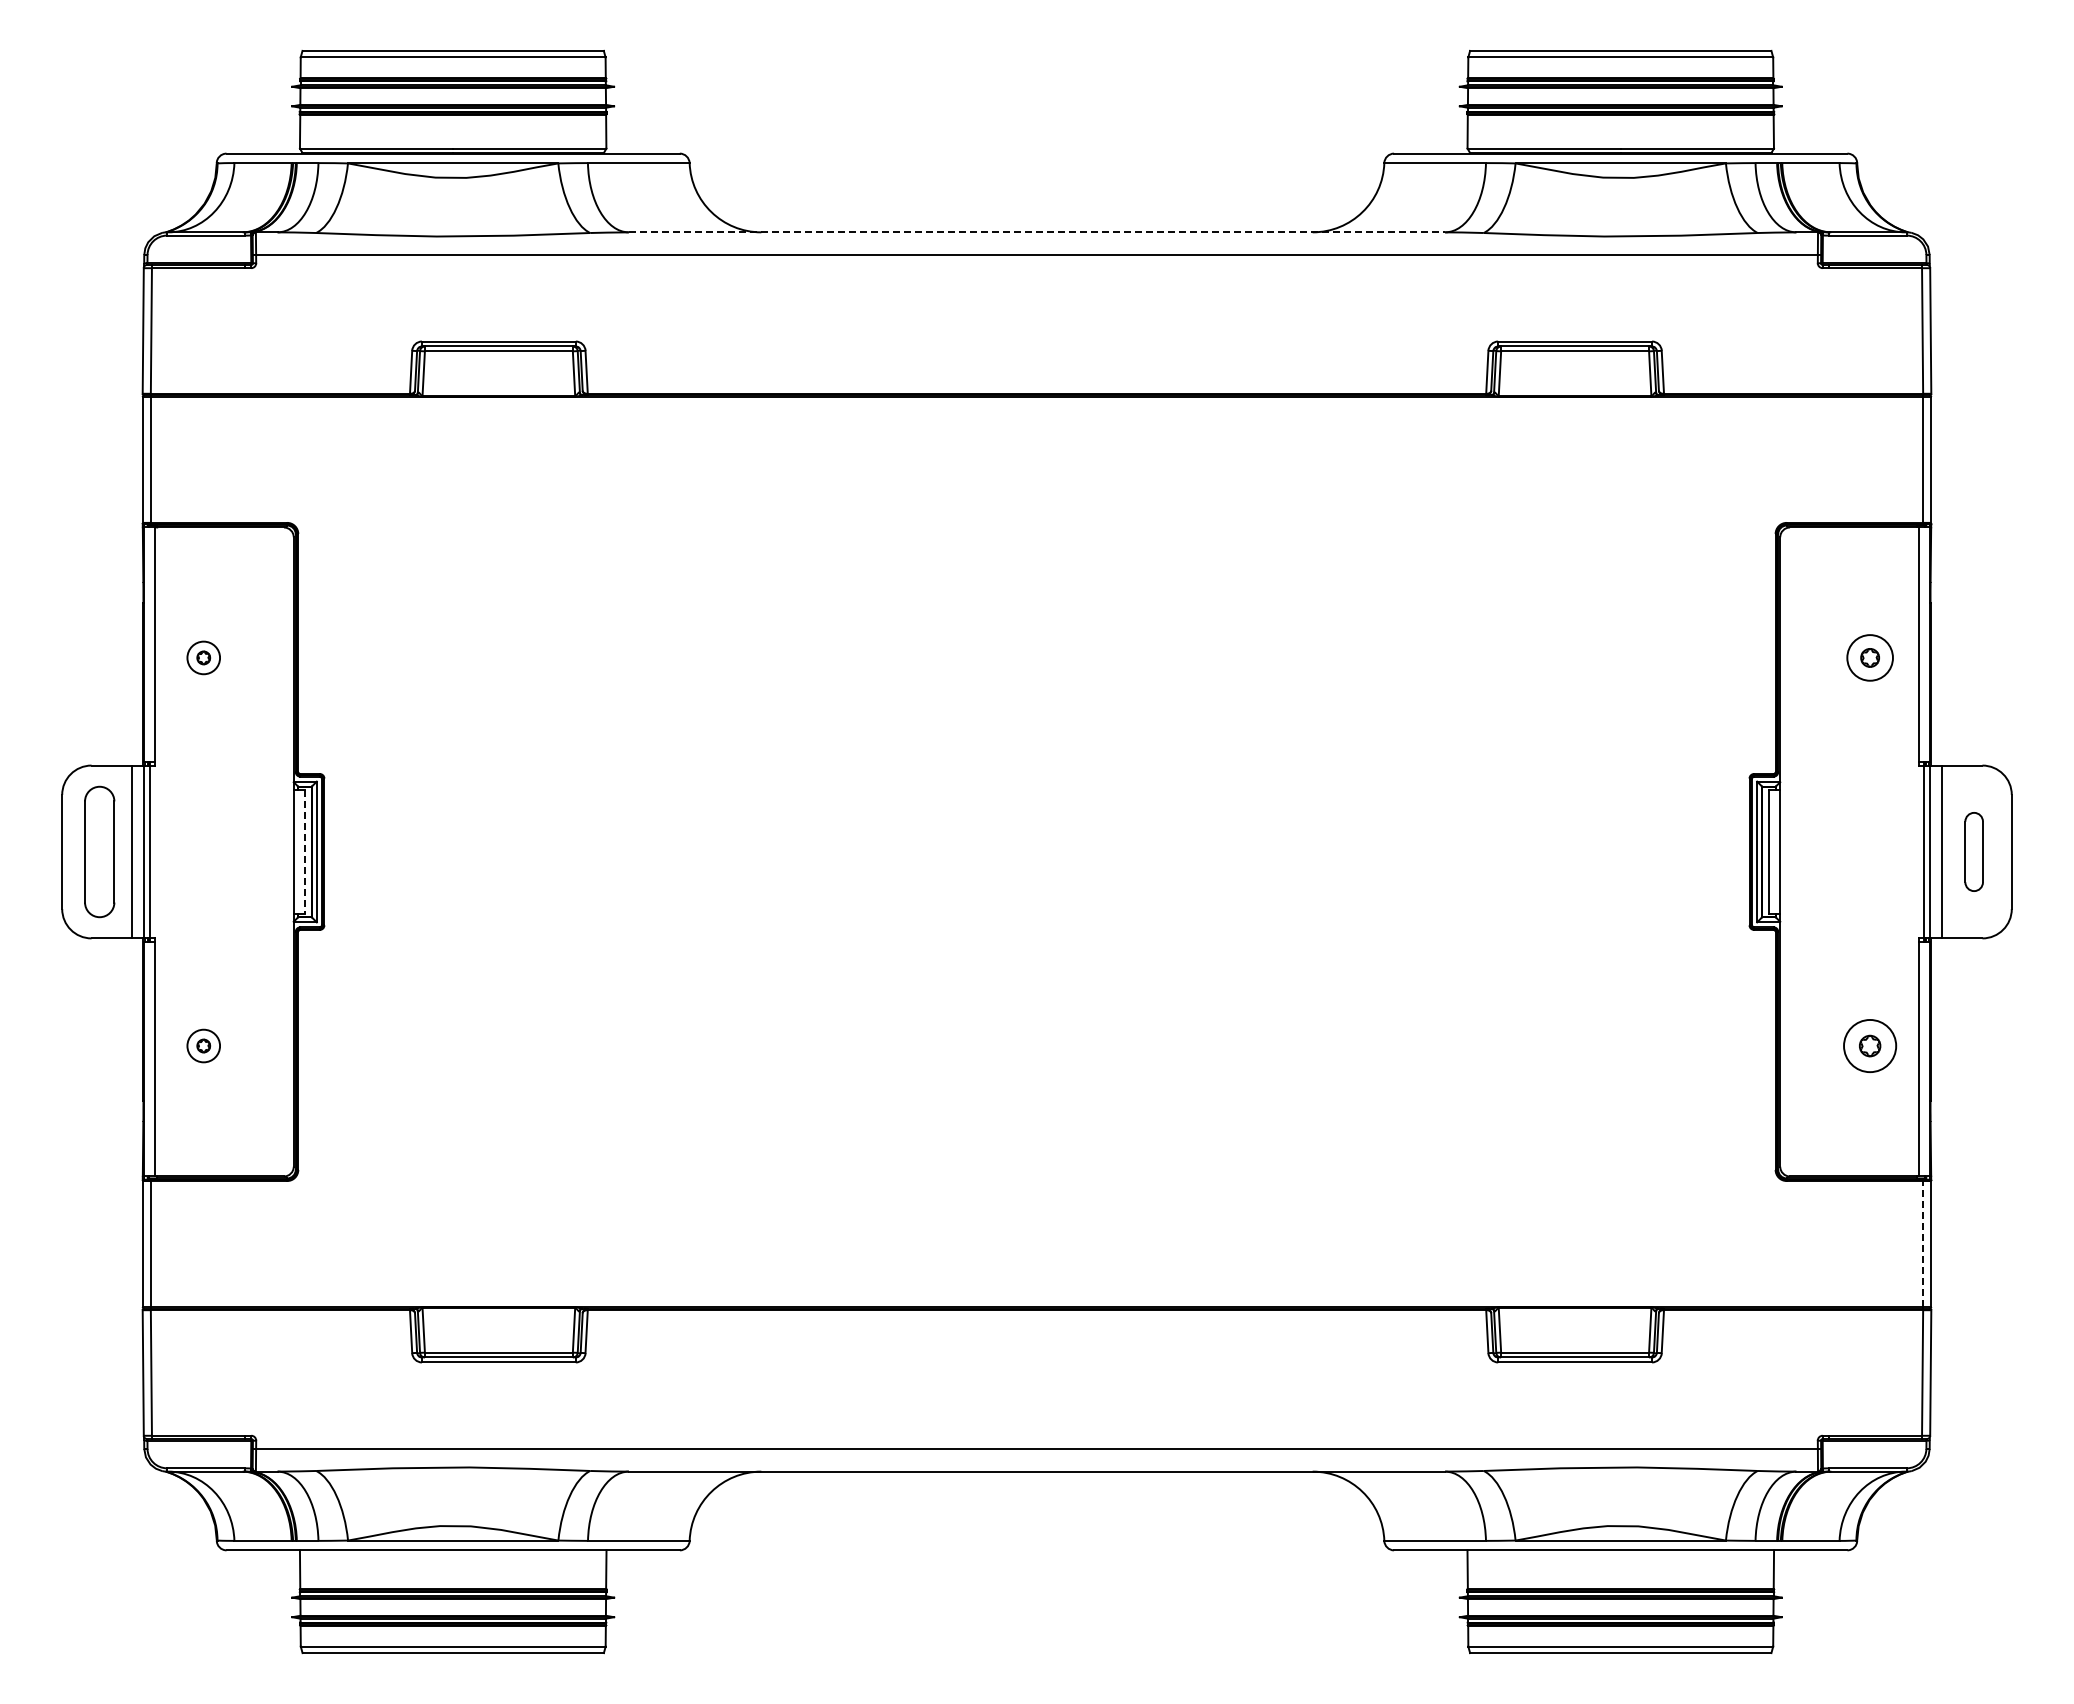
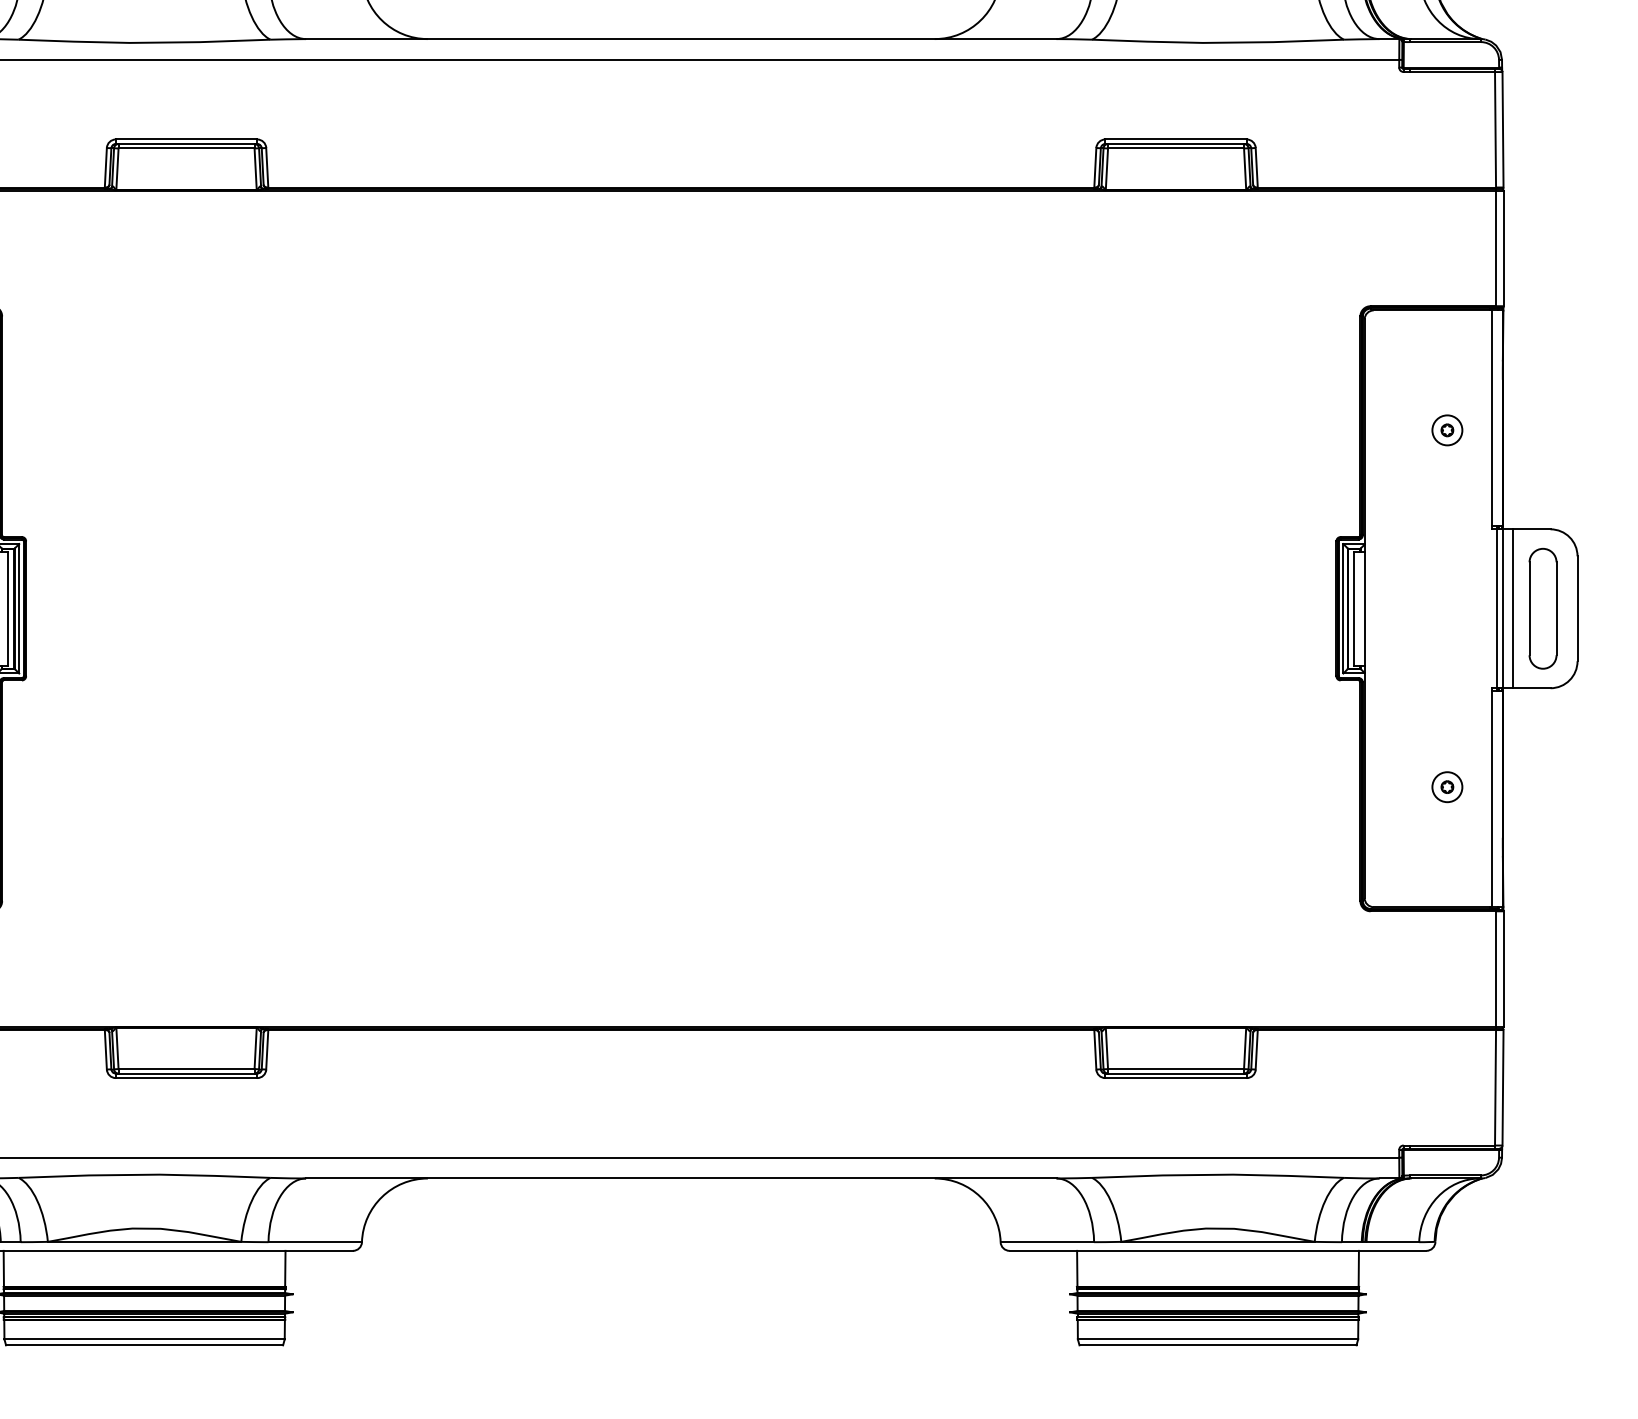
line: (1037, 232) -> (681, 39), dashed -> solid
part: (1870, 657) -> (1447, 429), size x0.71
part: (1973, 851) -> (1542, 608), size x1.67
line: (305, 852) -> (8, 609), dashed -> solid
part: (1870, 1045) -> (1447, 786), size x0.62
line: (1923, 1244) -> (1496, 969), dashed -> solid

